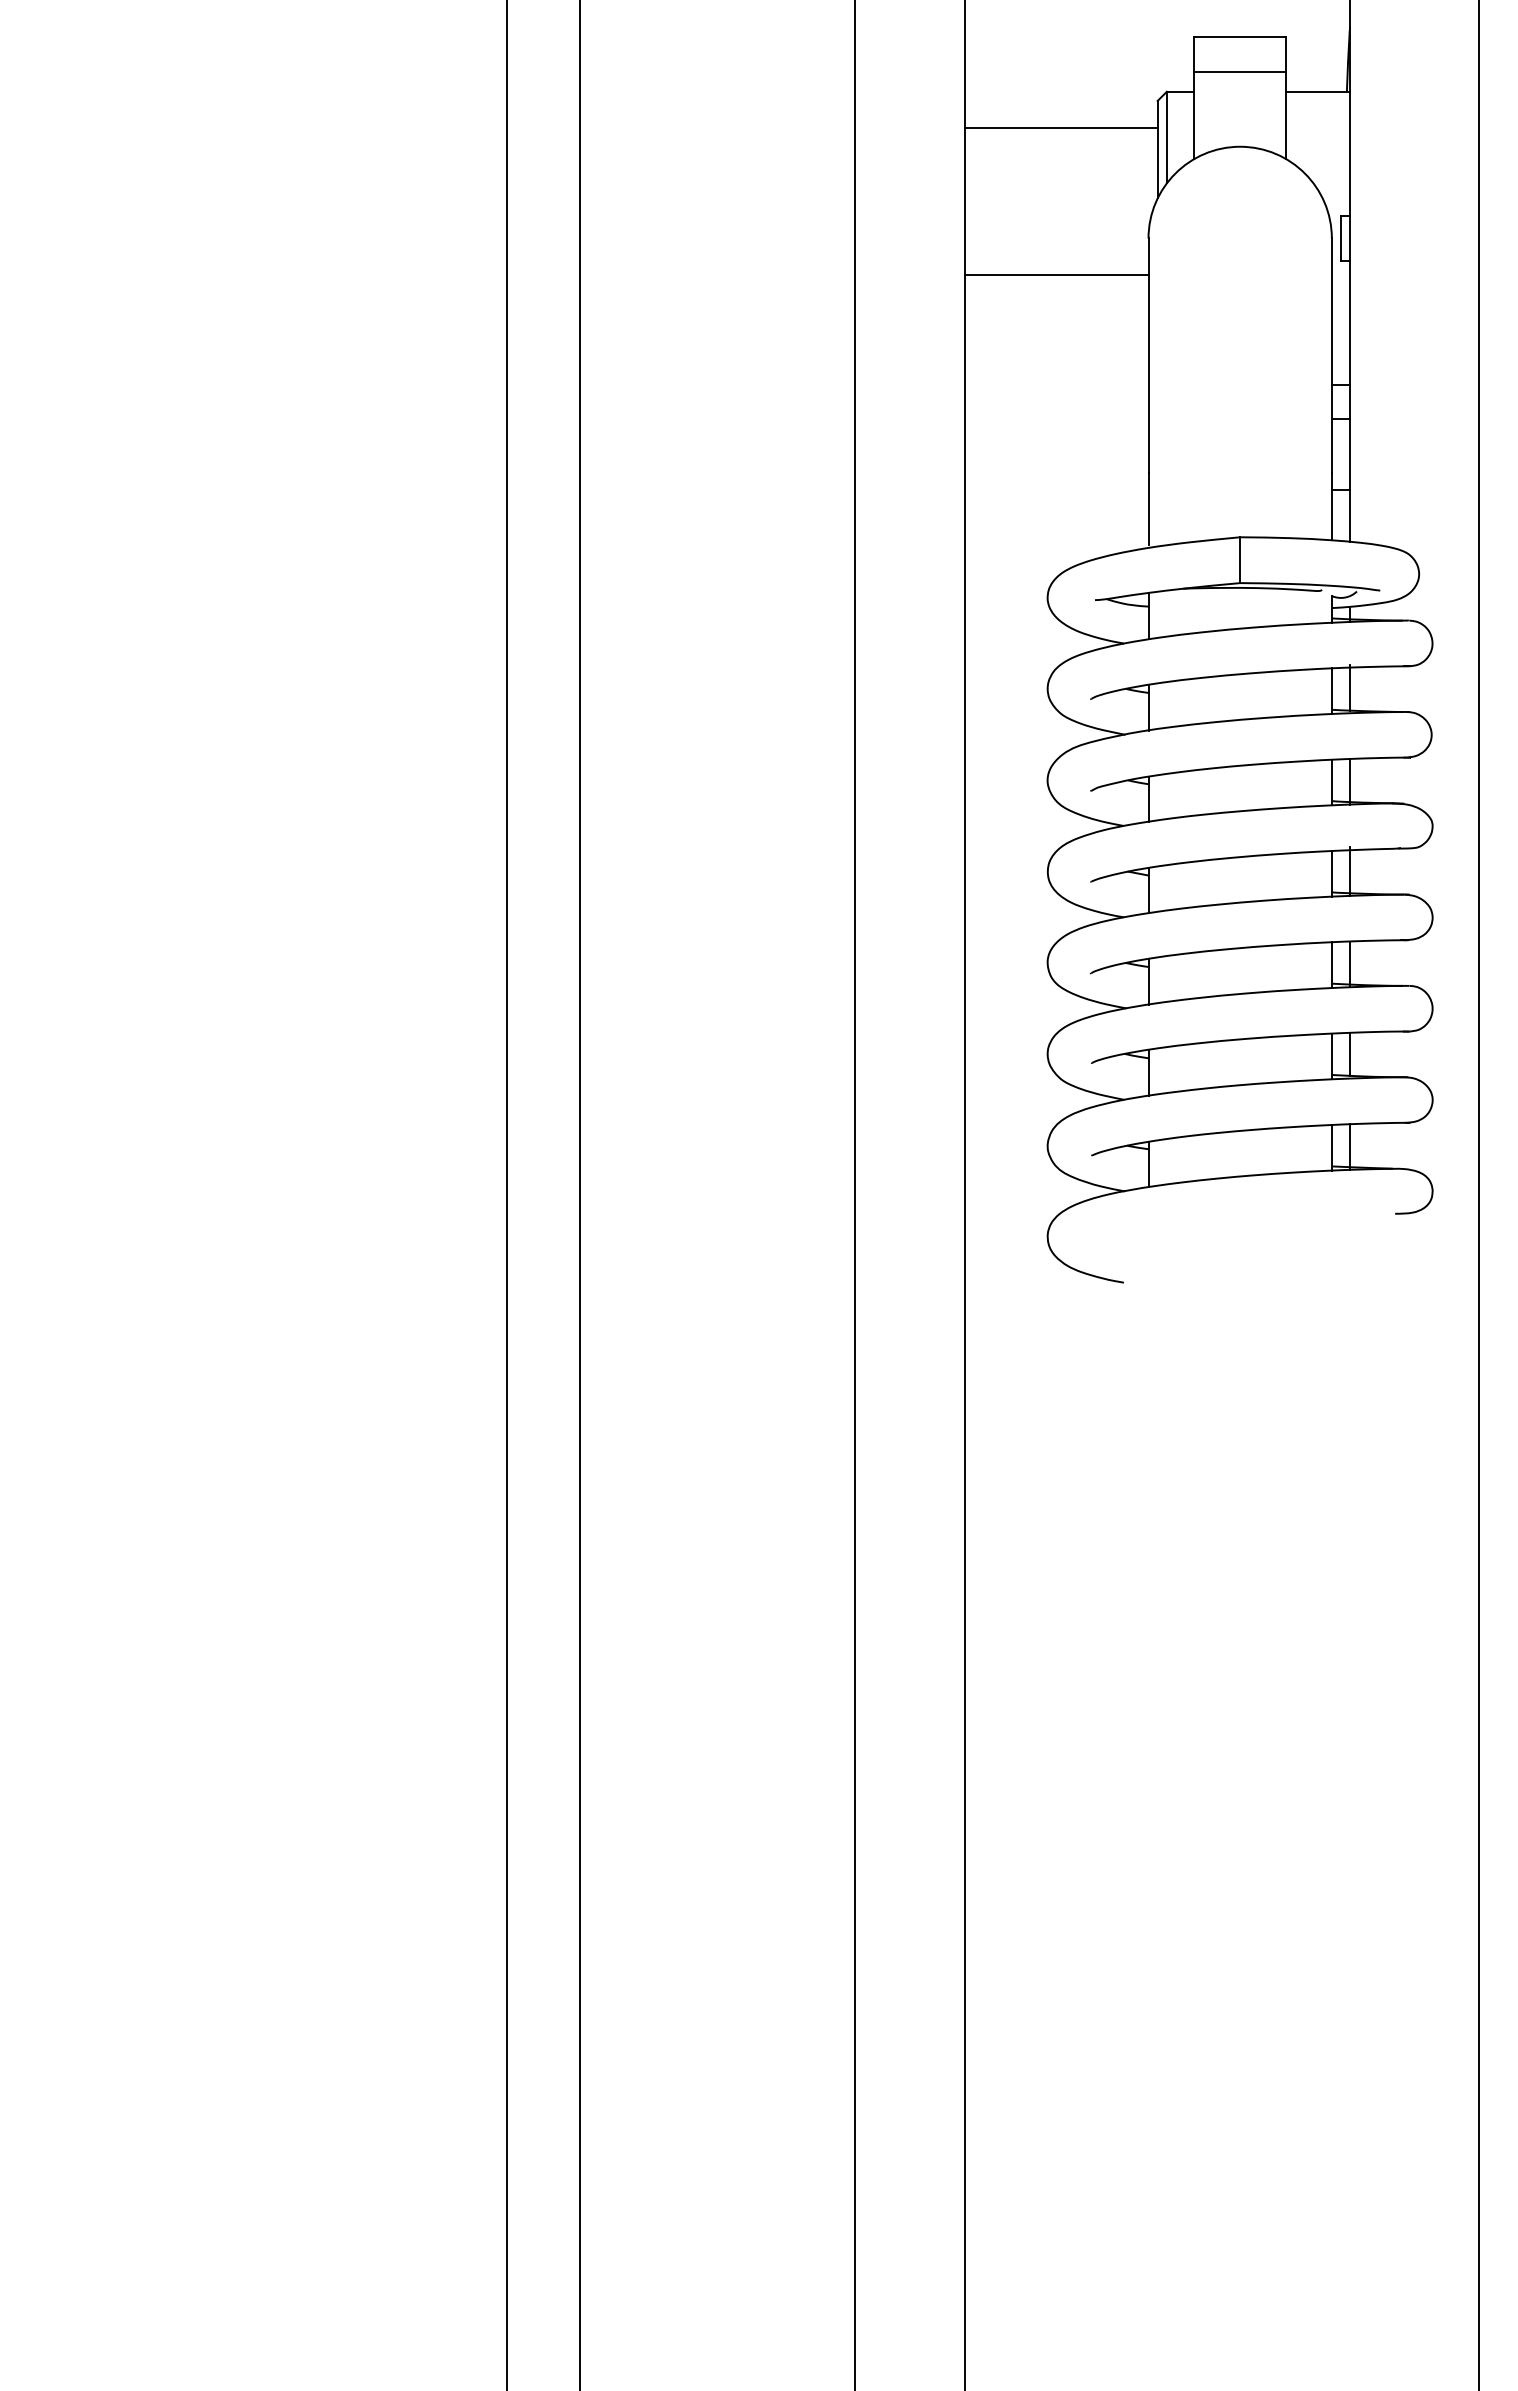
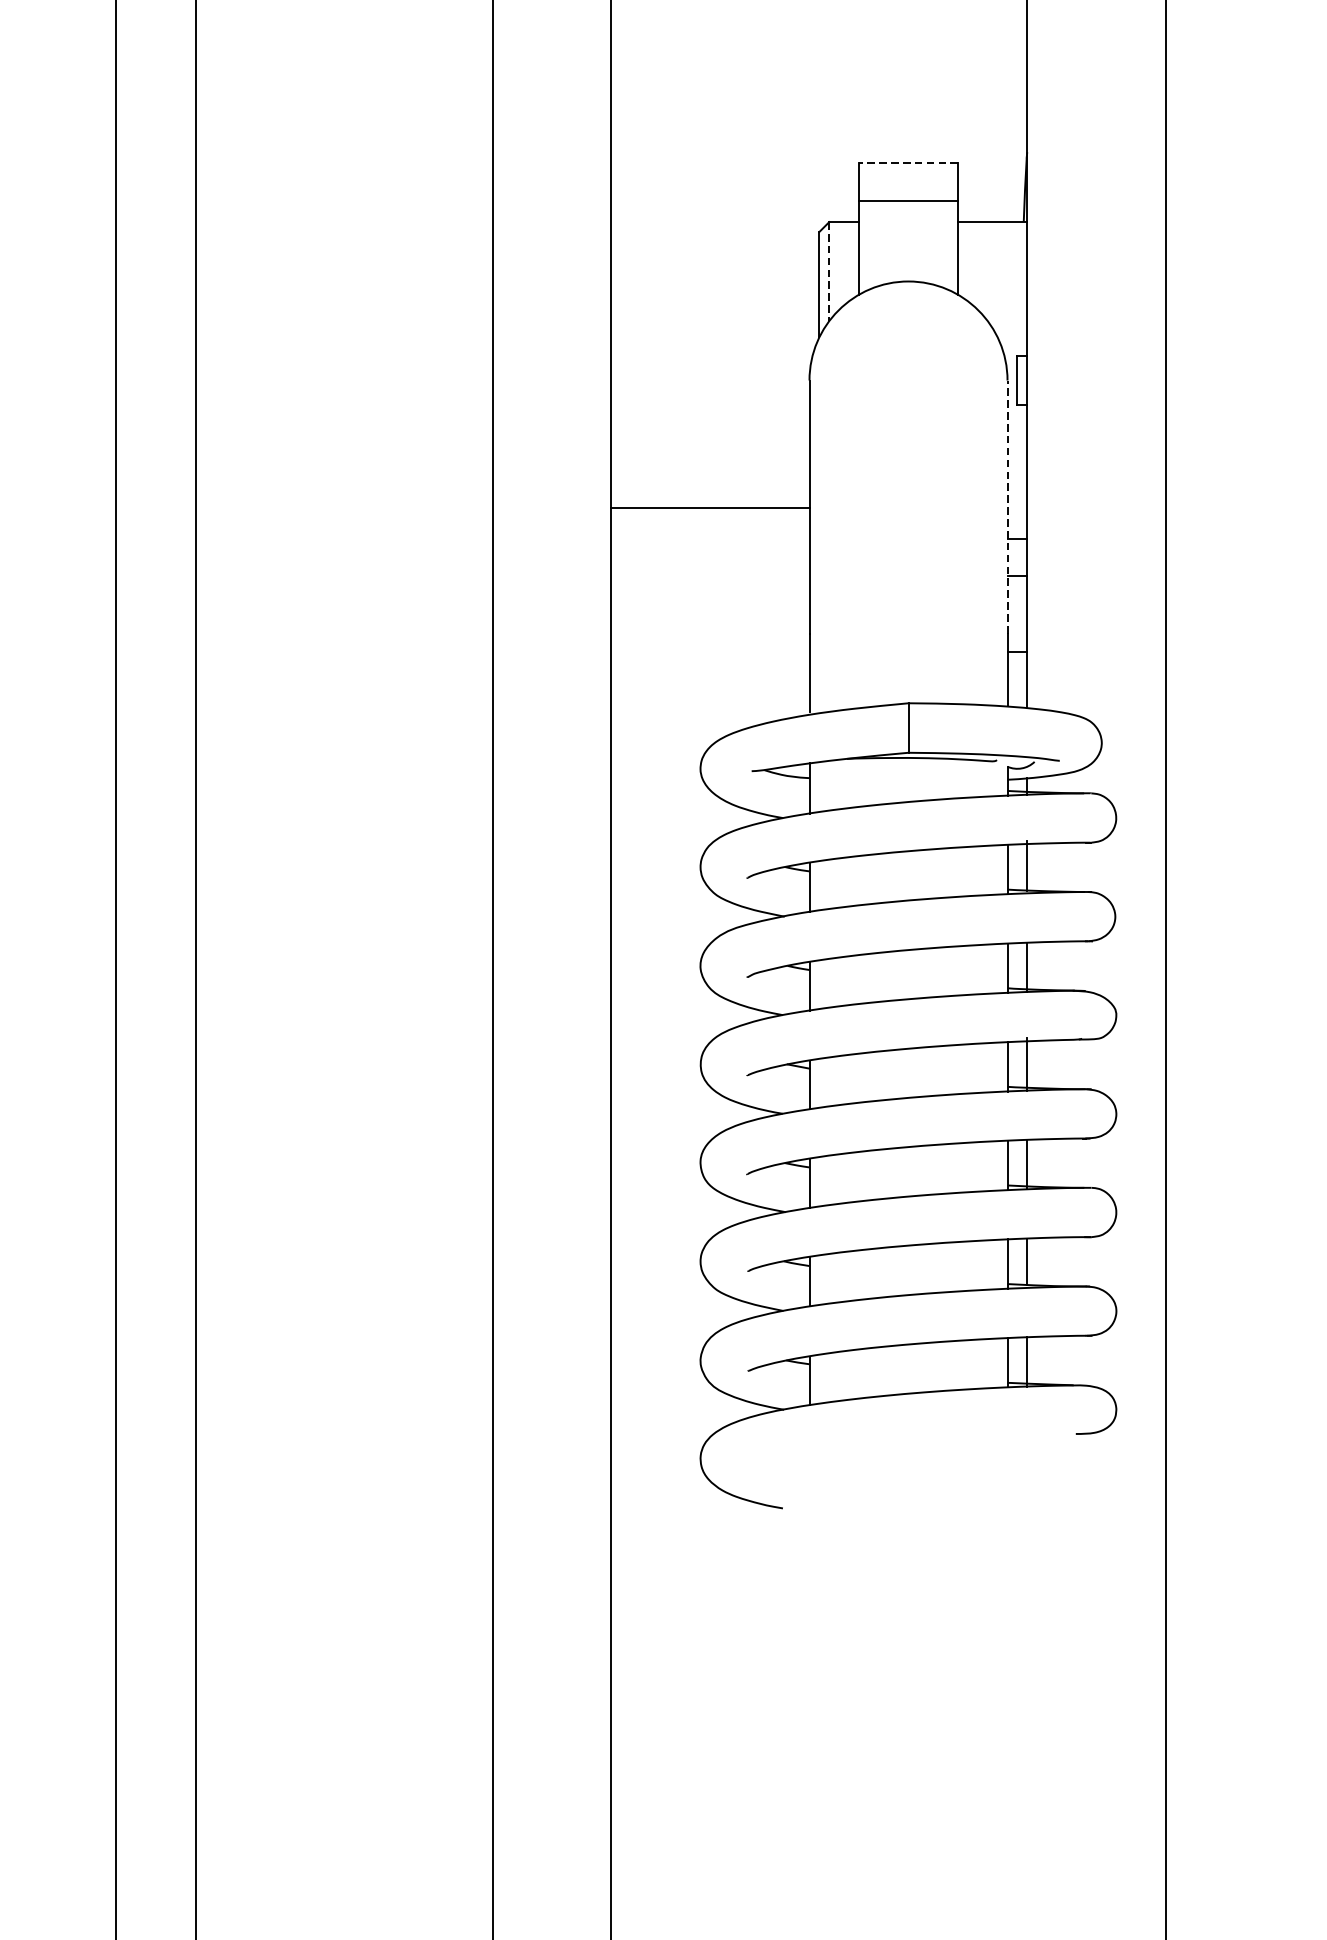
line: (1240, 36) -> (908, 162), solid -> dashed
line: (1061, 128) -> (715, 261), removed
line: (1166, 137) -> (828, 271), solid -> dashed
line: (1056, 275) -> (710, 508), moved
line: (1331, 355) -> (1007, 506), solid -> dashed

